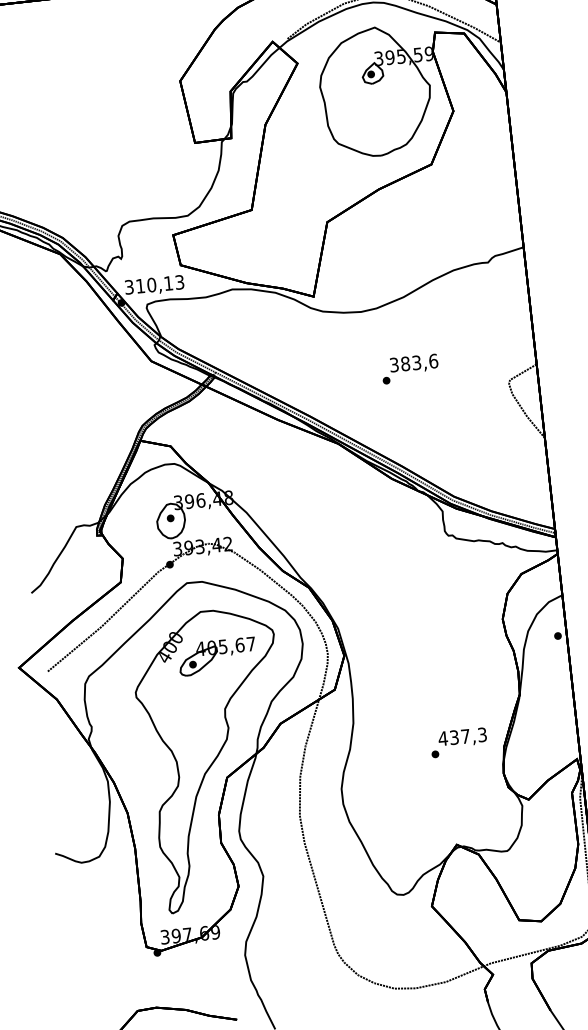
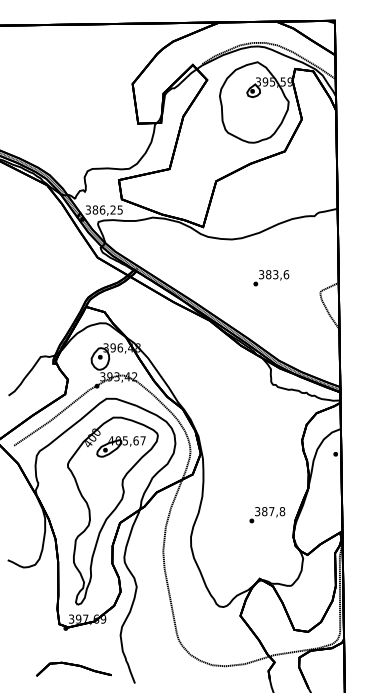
text: (159, 283) -> (107, 209), 310,13 -> 386,25
text: (410, 369) -> (271, 278), moved
text: (461, 736) -> (269, 511), 437,3 -> 387,8

